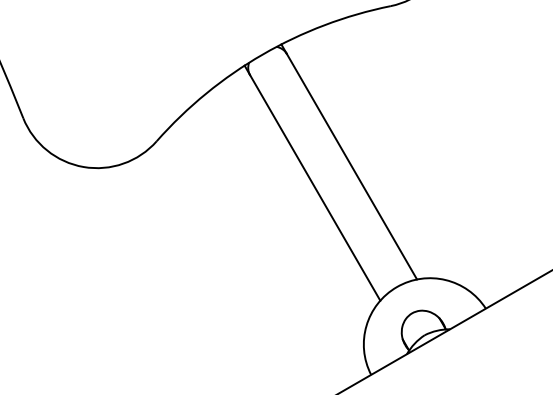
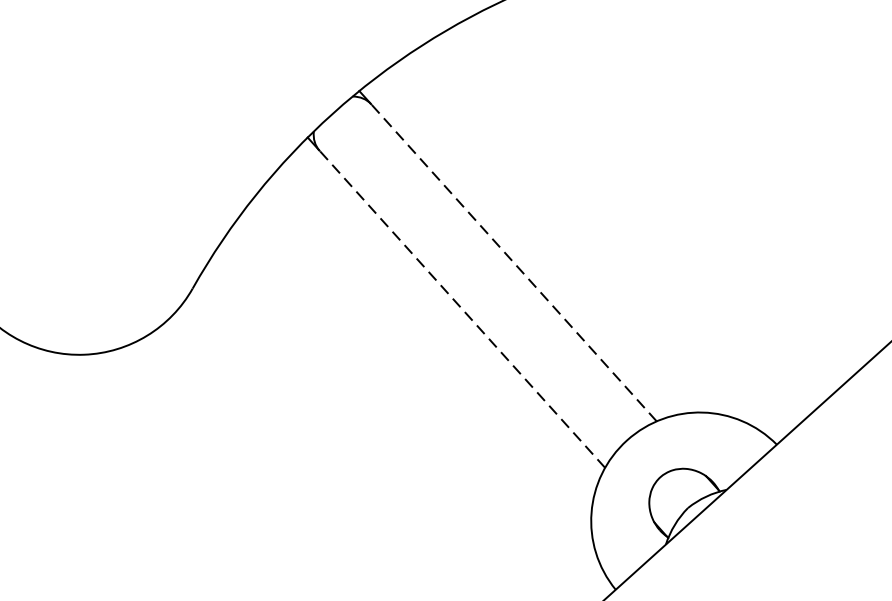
line: (351, 166) -> (513, 262), solid -> dashed
line: (314, 187) -> (461, 308), solid -> dashed

